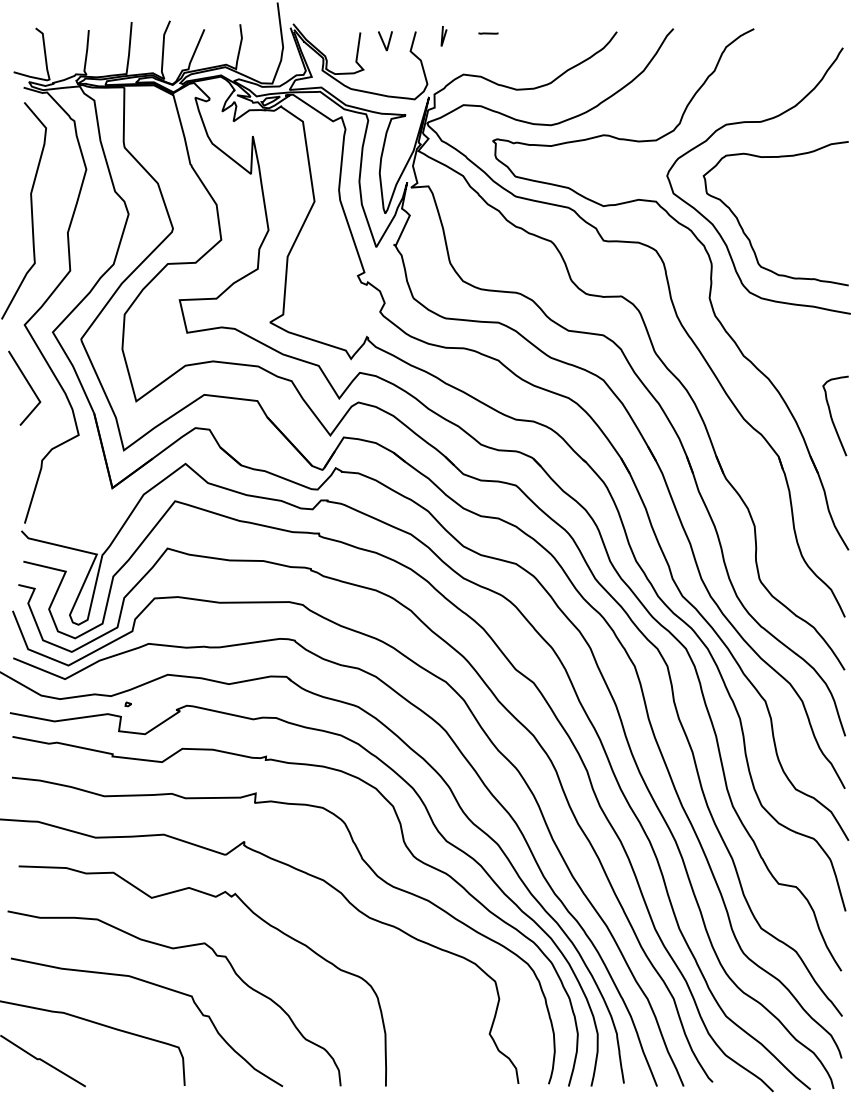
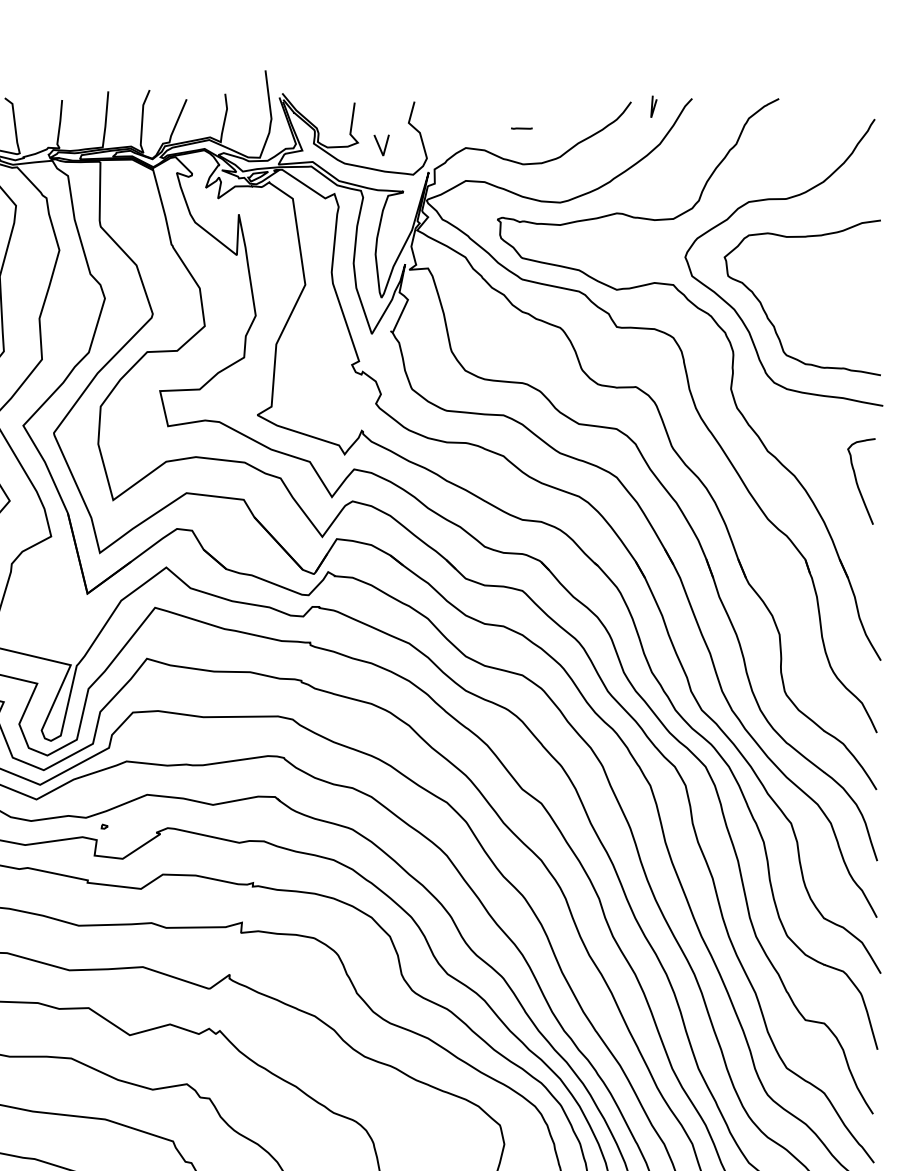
line: (488, 33) -> (521, 128), moved
line: (443, 36) -> (653, 106), moved
line: (384, 42) -> (380, 146), moved
curve: (832, 417) -> (858, 483), moved

